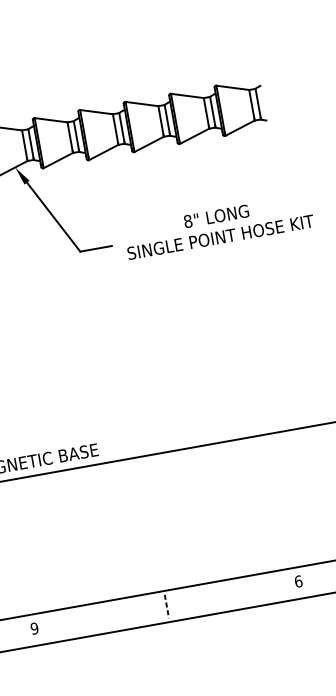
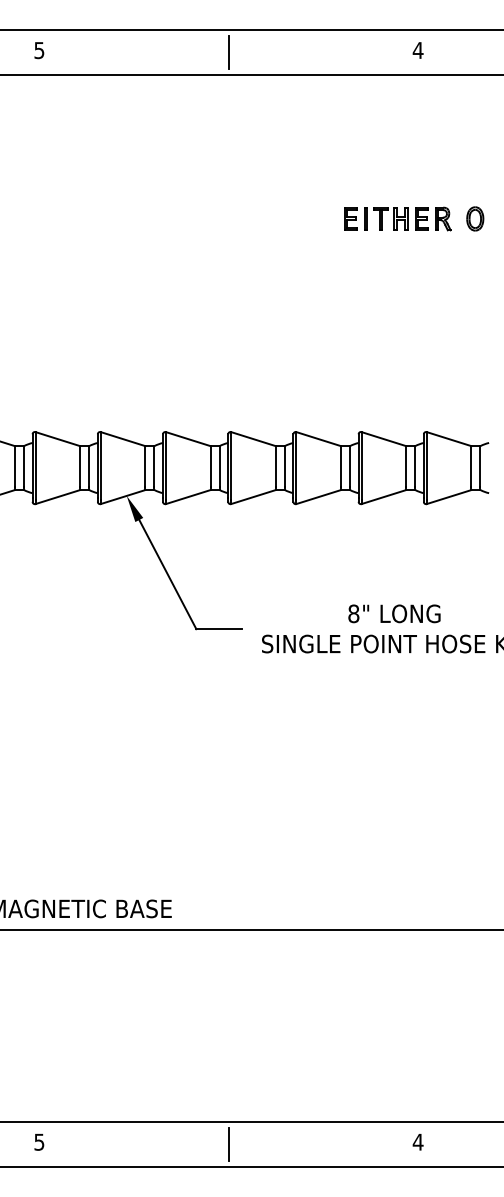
text: (297, 581) -> (417, 1141), 6 -> 4
line: (166, 606) -> (228, 1144), dashed -> solid
text: (34, 628) -> (39, 1141), 9 -> 5

